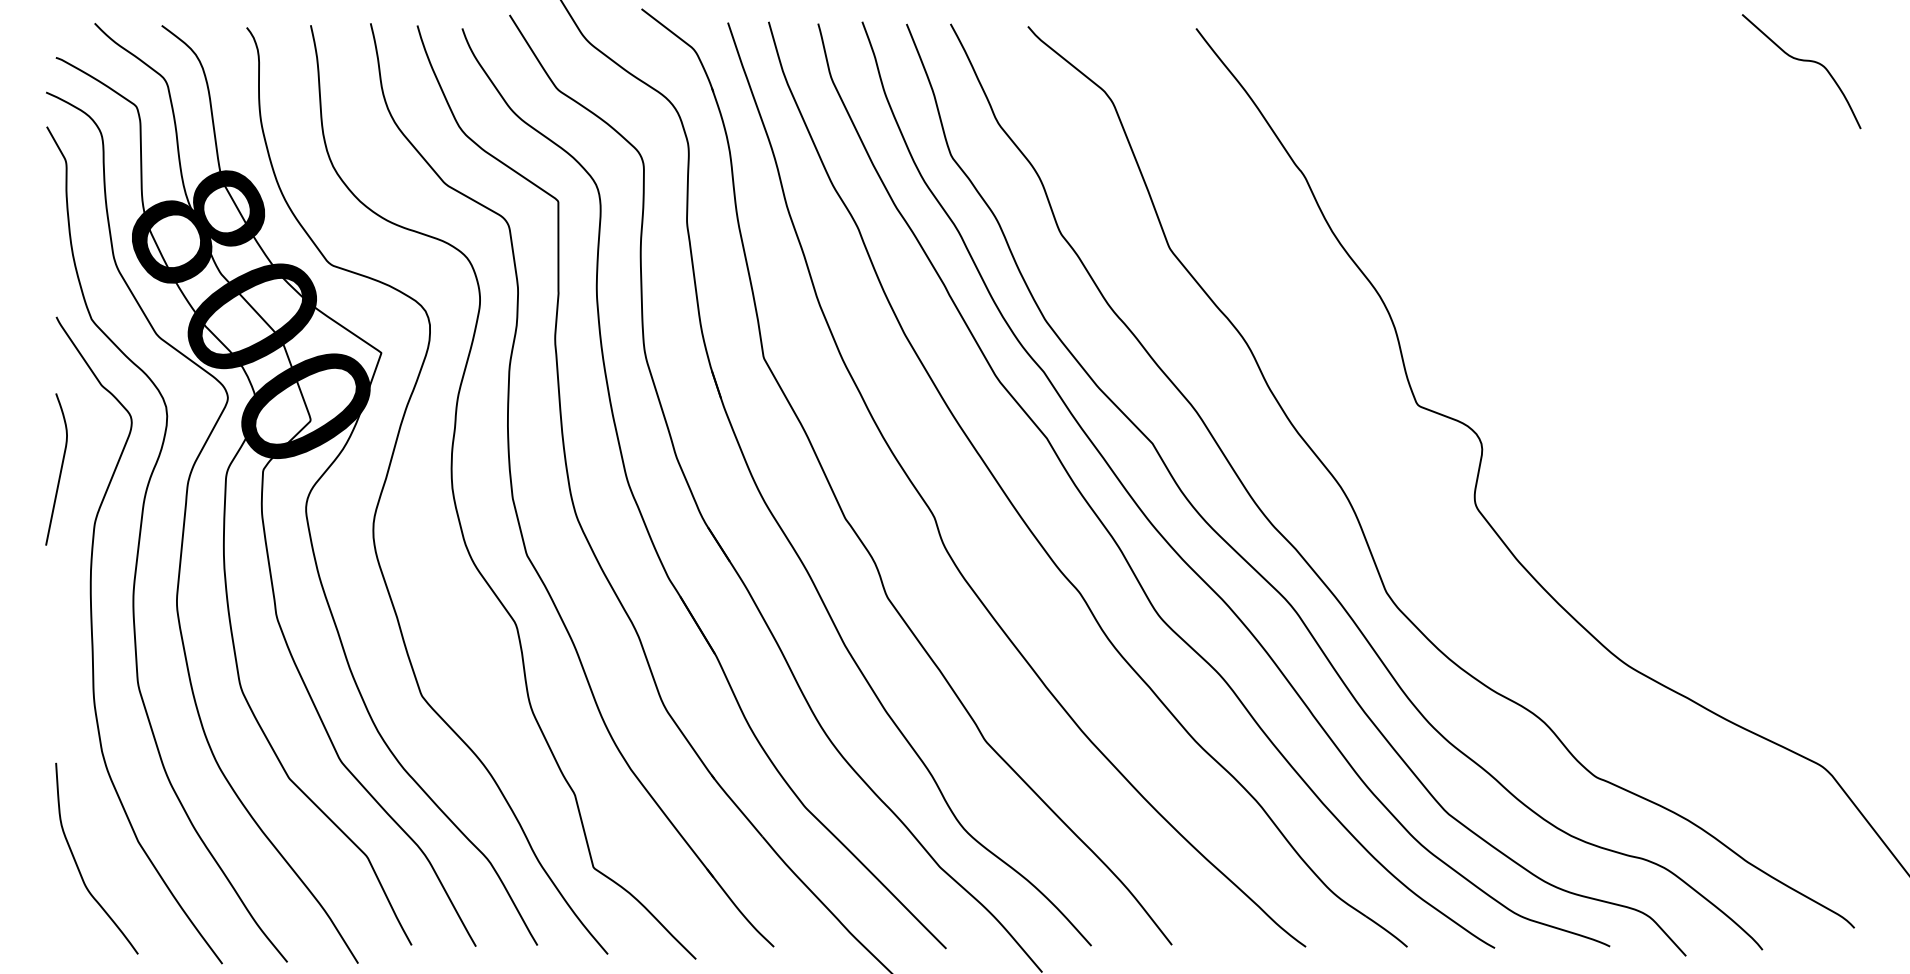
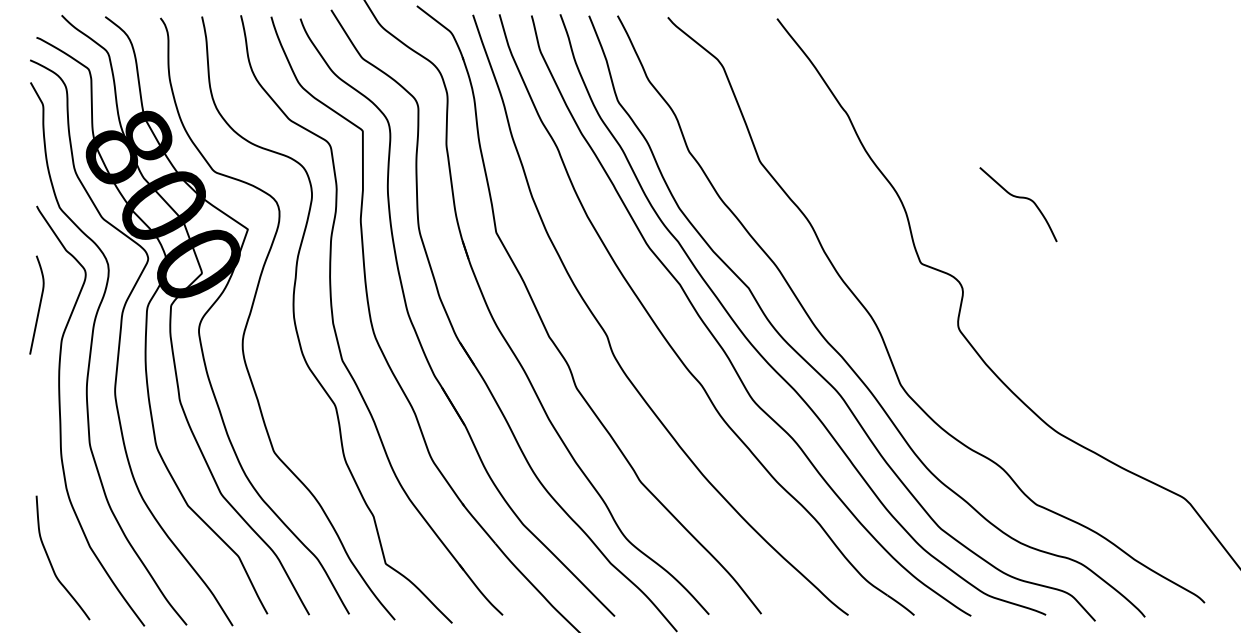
curve: (1801, 62) -> (1018, 198), moved

